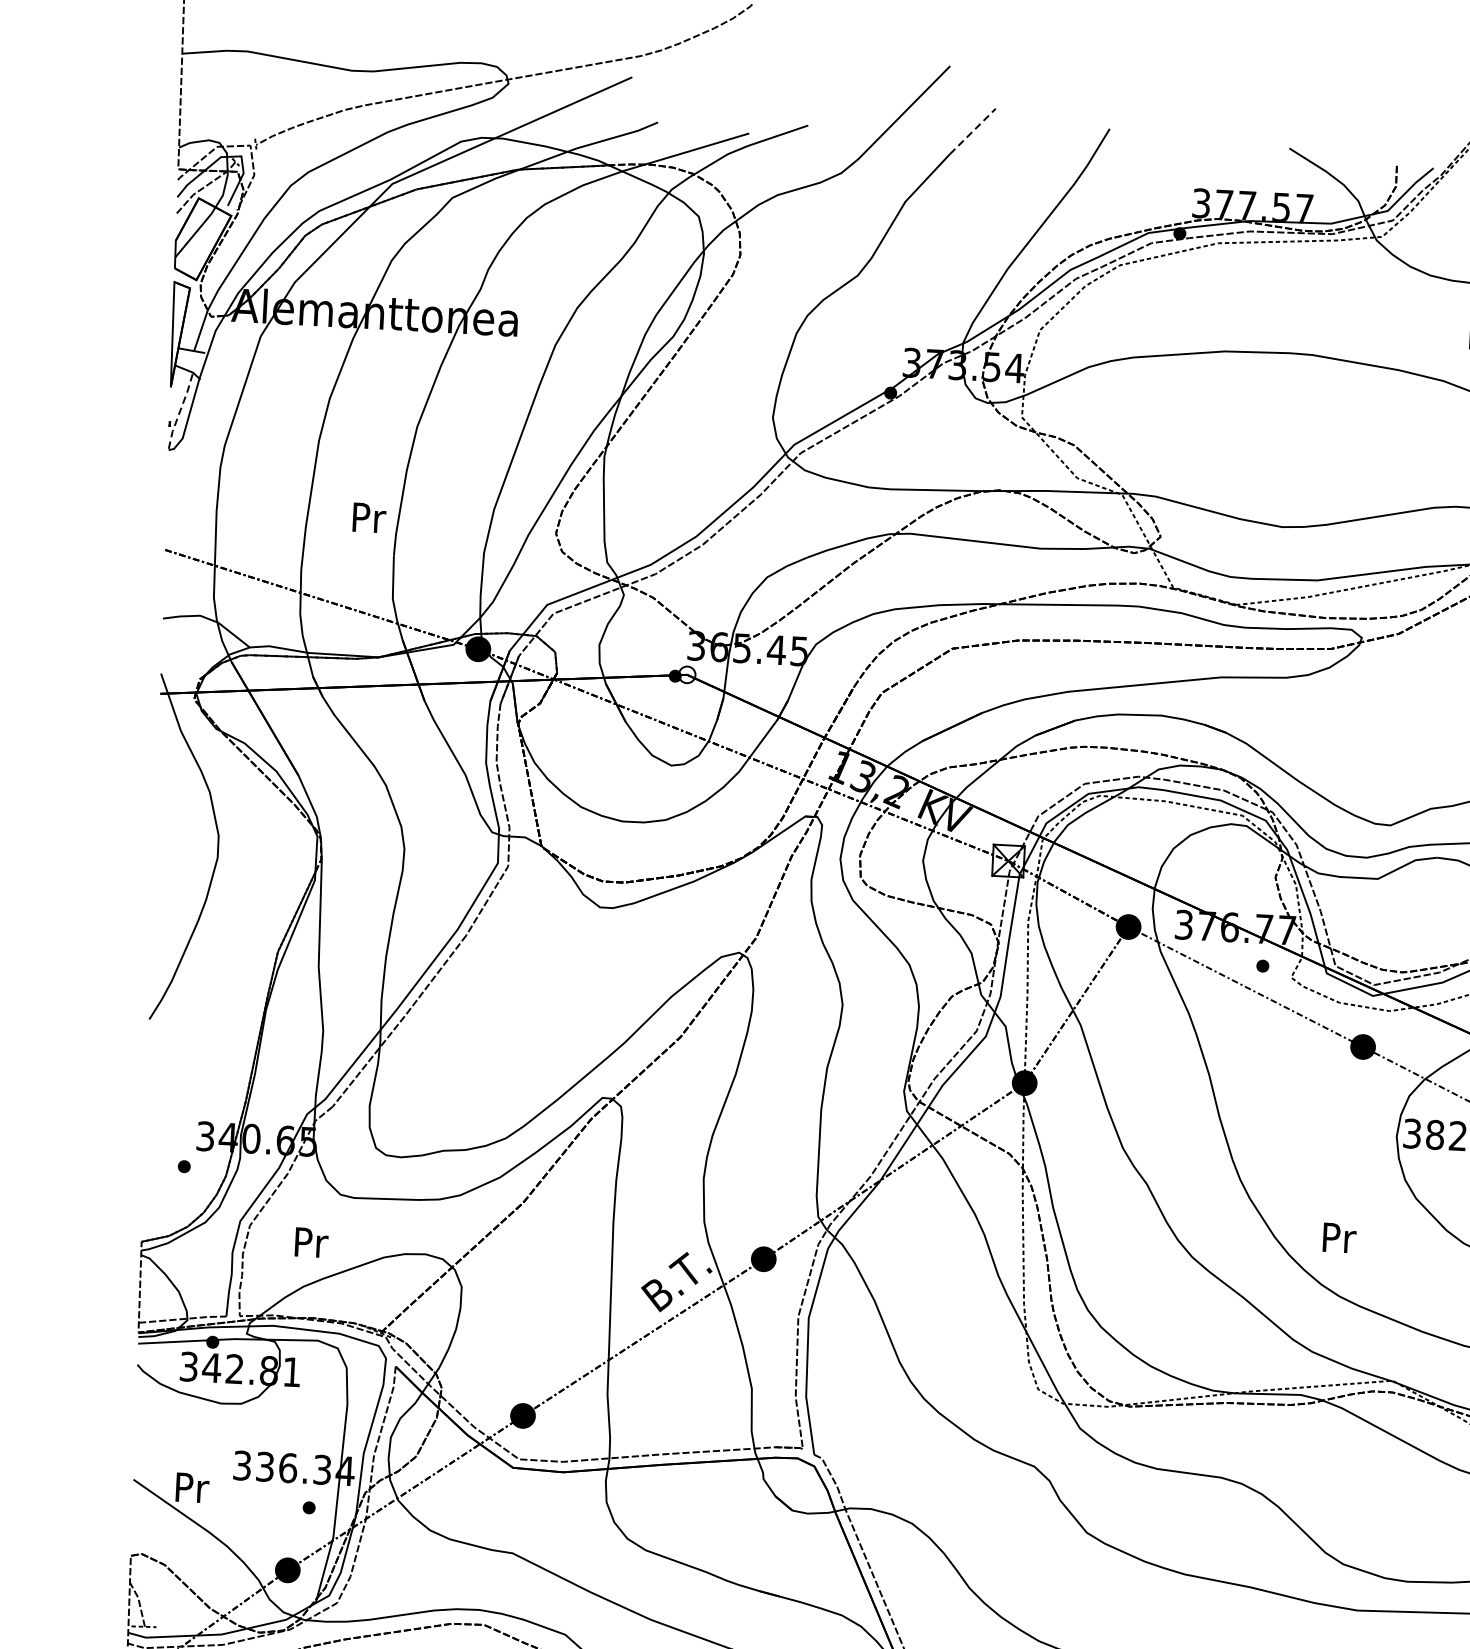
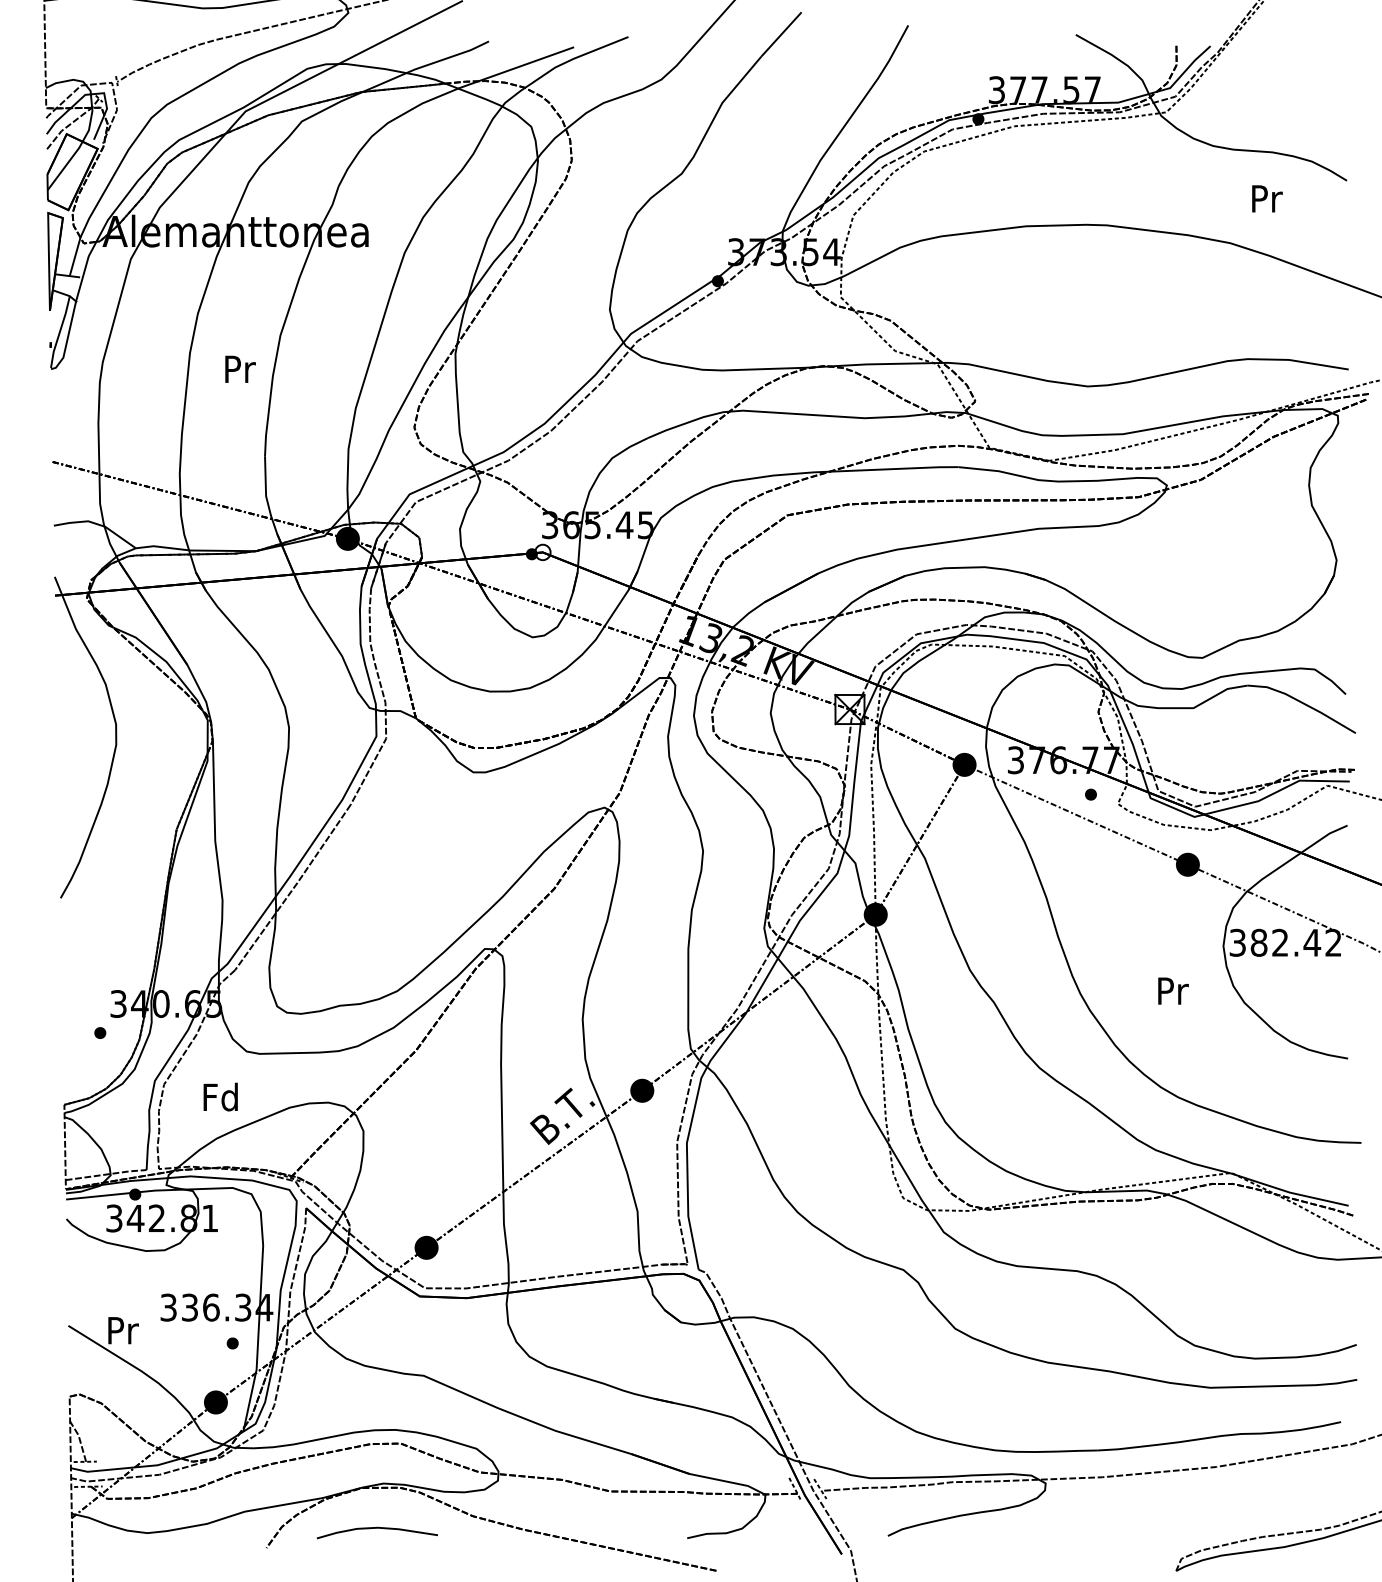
line: (972, 131) -> (781, 34), dashed -> solid
line: (179, 411) -> (59, 332), dashed -> solid
text: (369, 517) -> (240, 368), moved
text: (1339, 1237) -> (1173, 990), moved
text: (309, 1241) -> (220, 1096), Pr -> Fd

